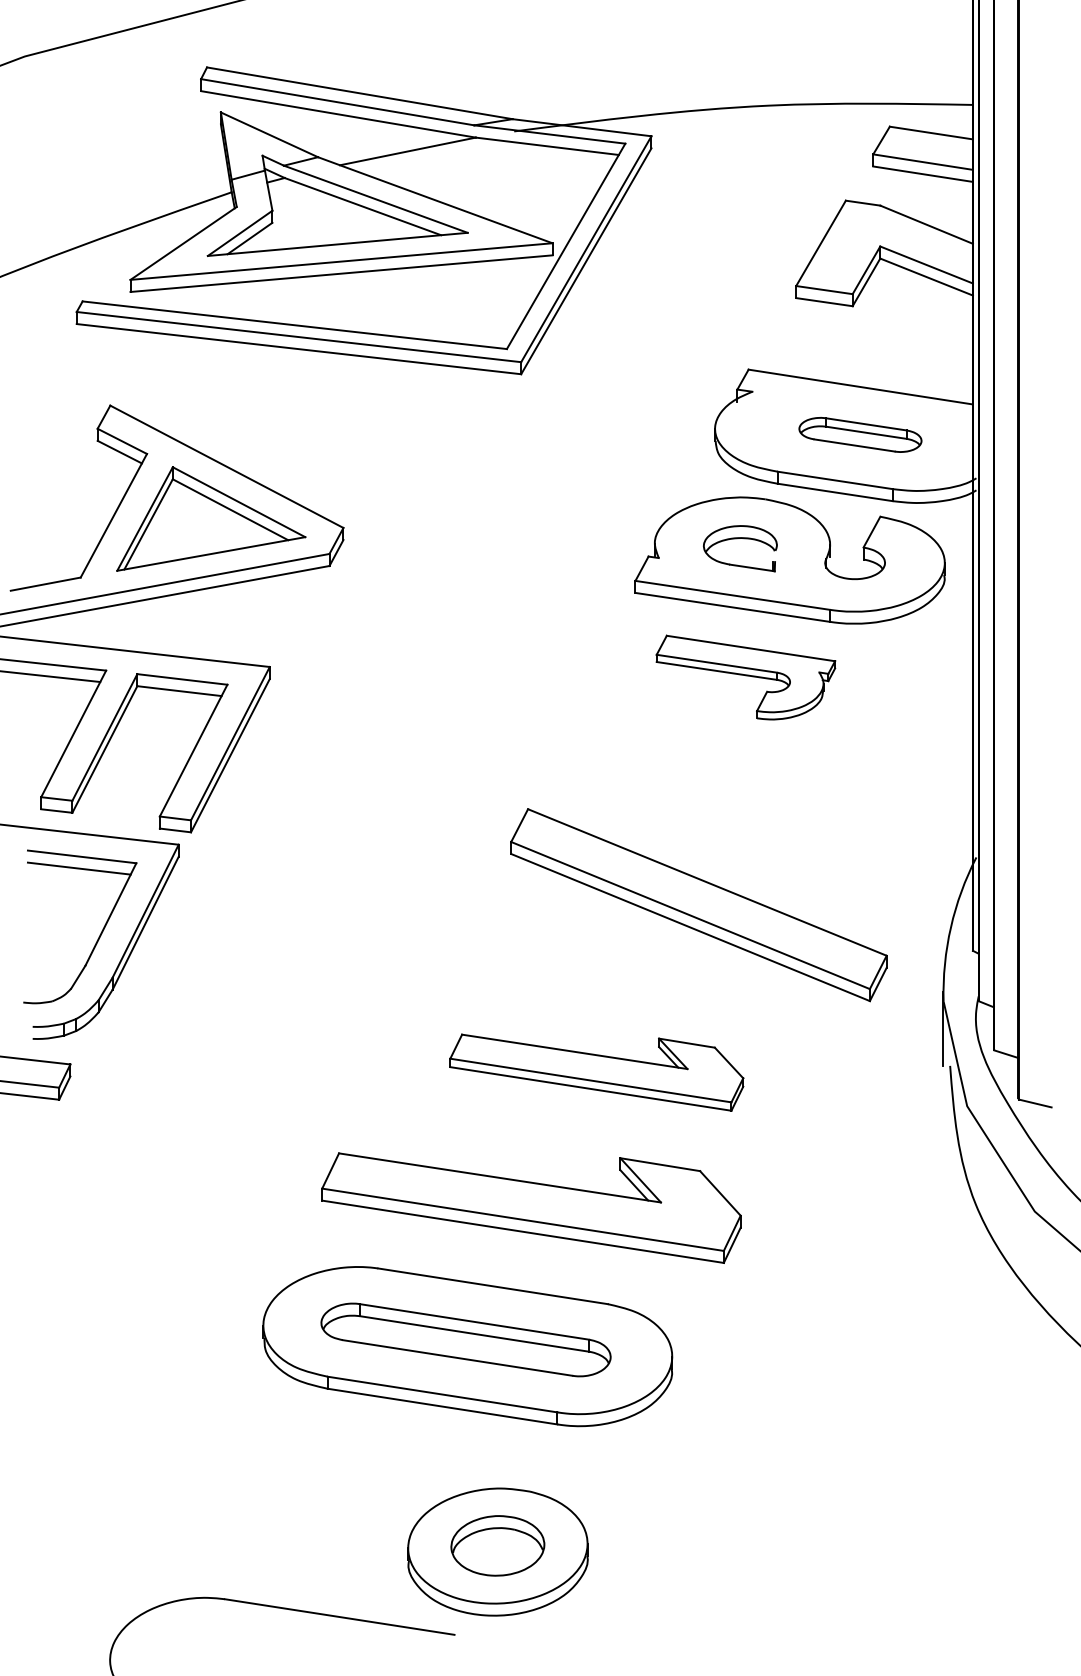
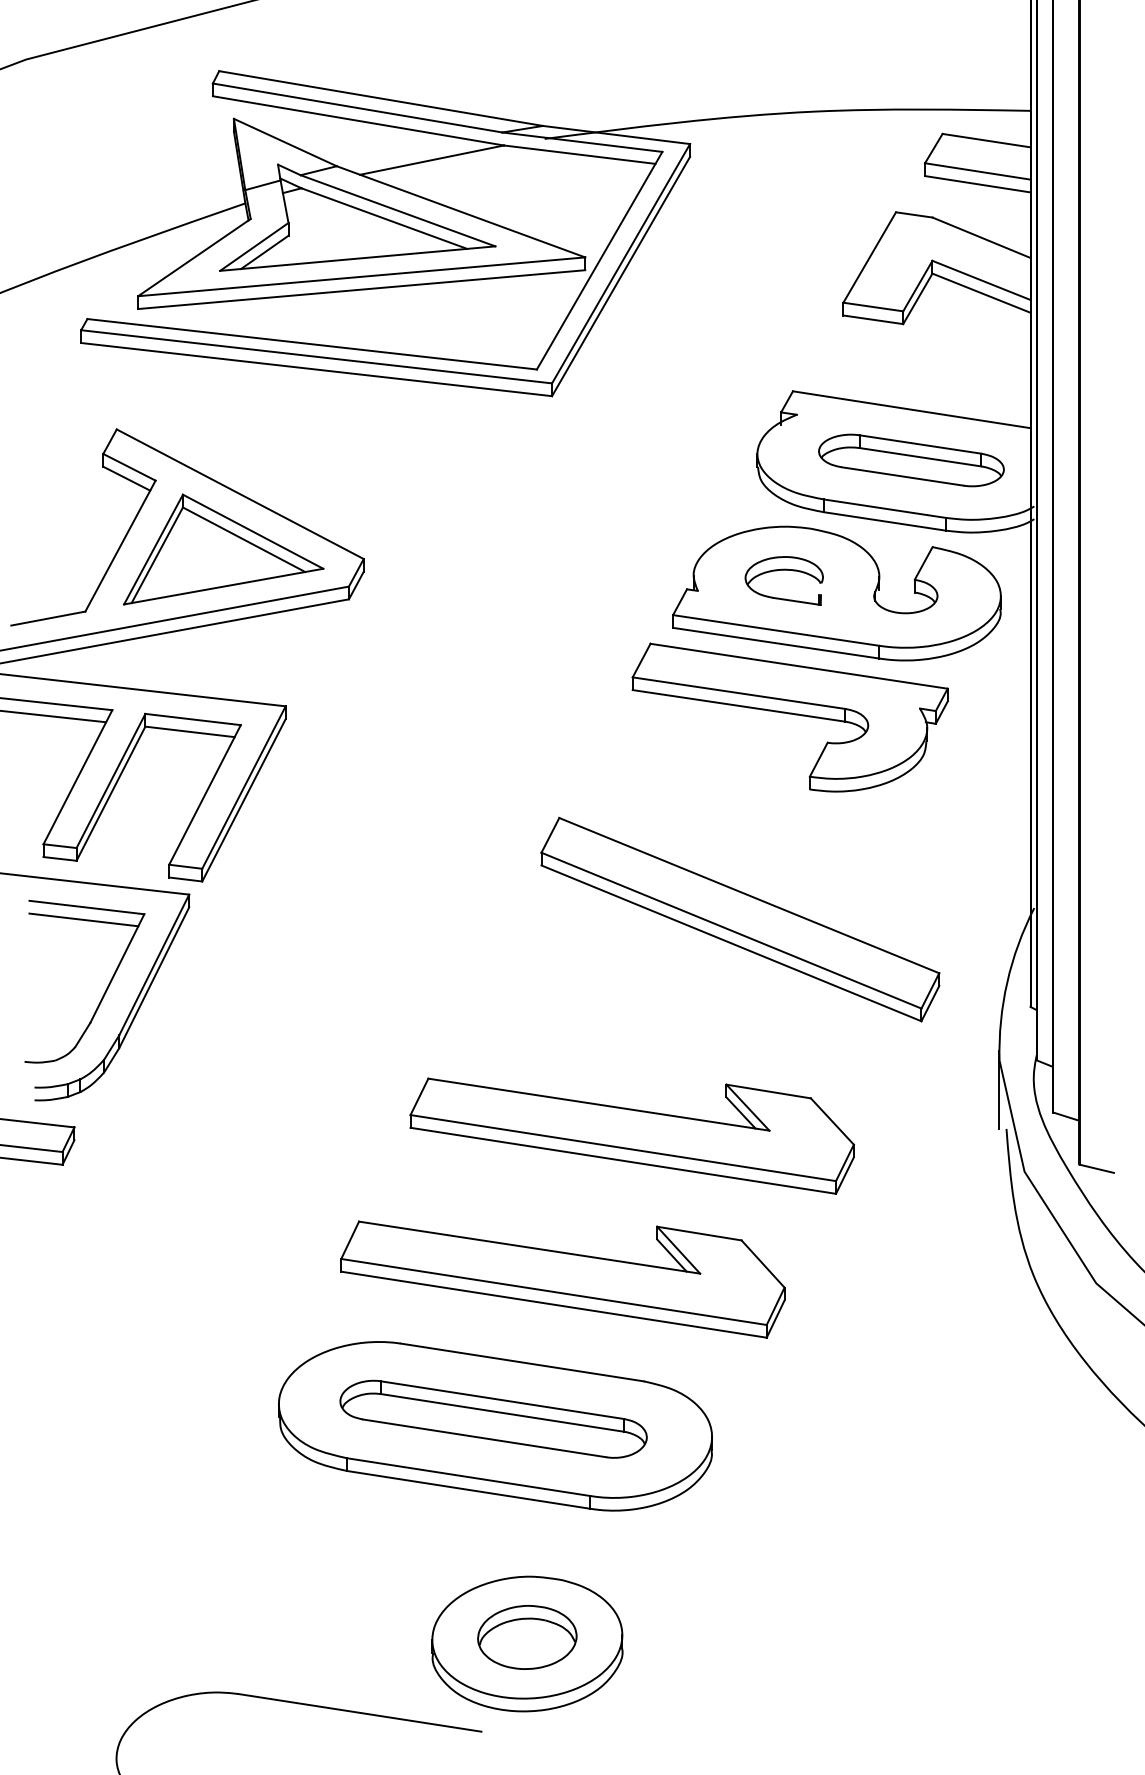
part: (860, 434) -> (911, 460), size x1.43
part: (745, 677) -> (789, 717), size x1.67
part: (699, 905) -> (740, 919), moved
part: (596, 1072) -> (631, 1135), size x1.43

